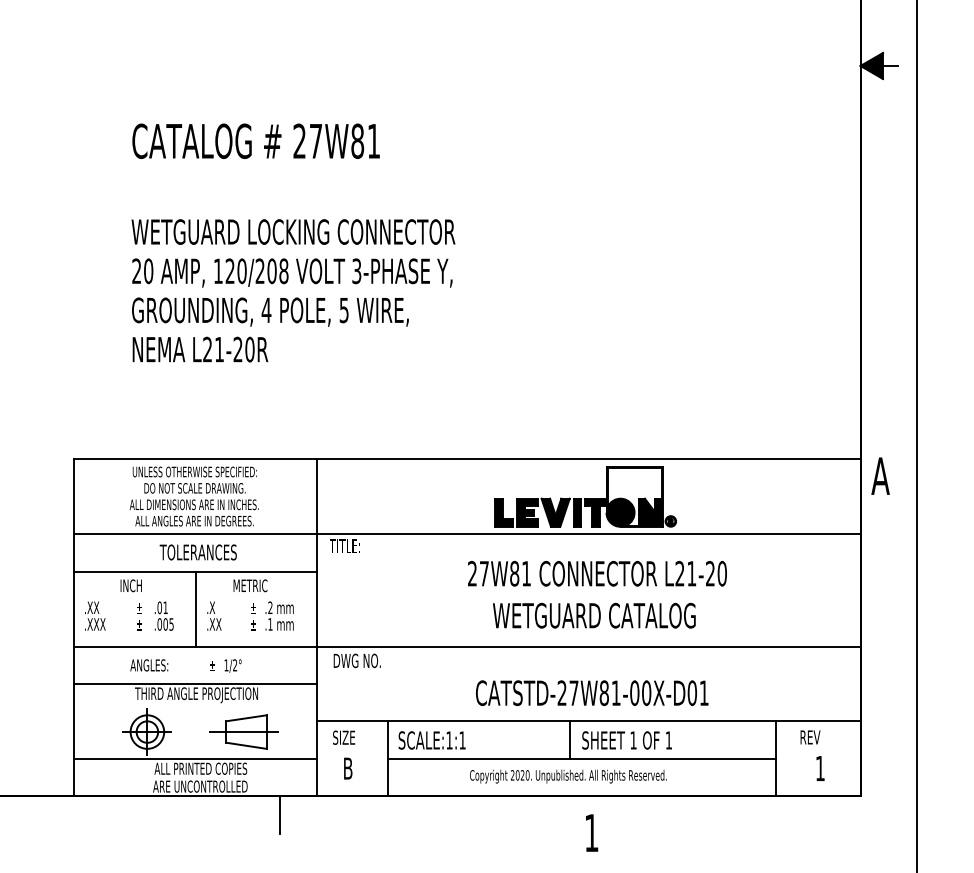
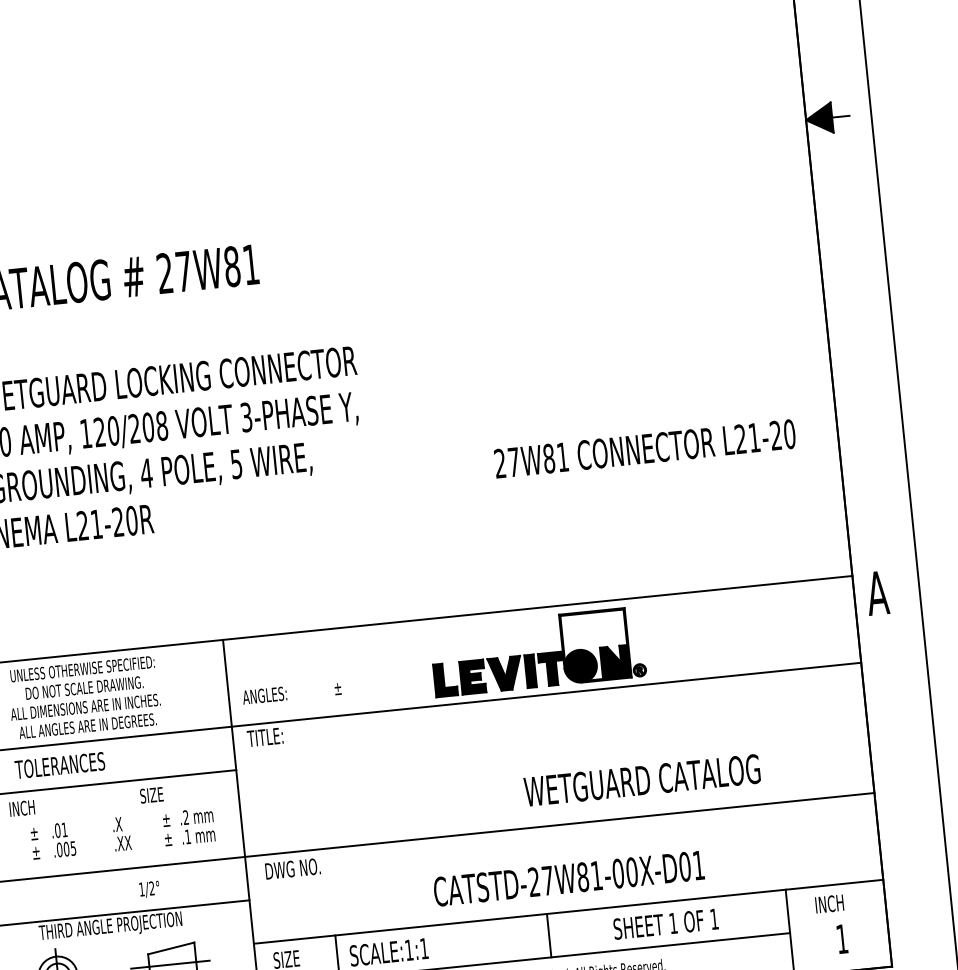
text: (197, 552) -> (59, 765), moved
text: (597, 573) -> (645, 448), moved
text: (250, 585) -> (160, 794), METRIC -> SIZE
line: (195, 608) -> (99, 827), removed
text: (594, 615) -> (642, 780), moved
text: (172, 665) -> (291, 692), moved
text: (812, 737) -> (829, 904), REV -> INCH
text: (626, 740) -> (665, 924), moved

